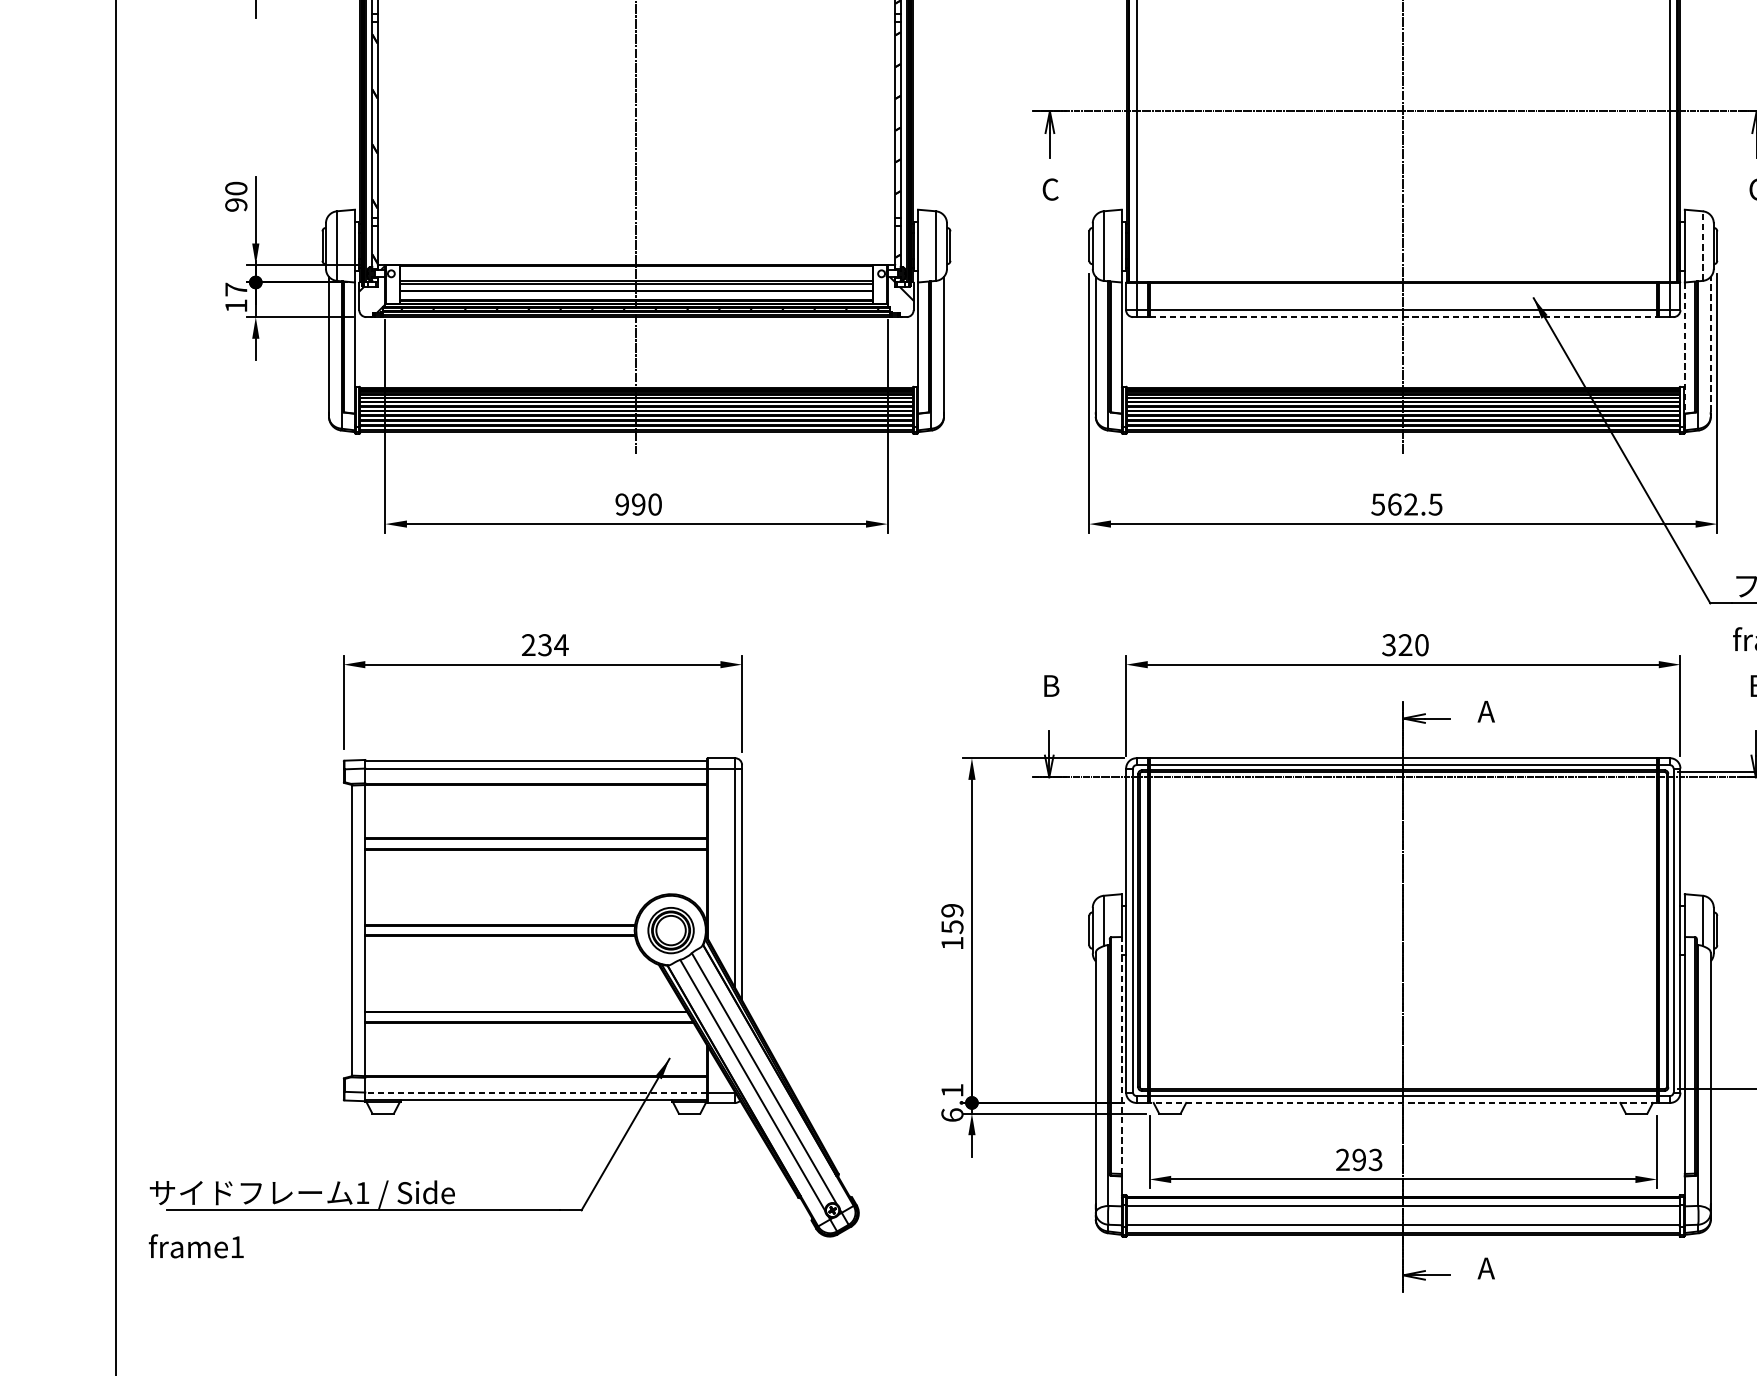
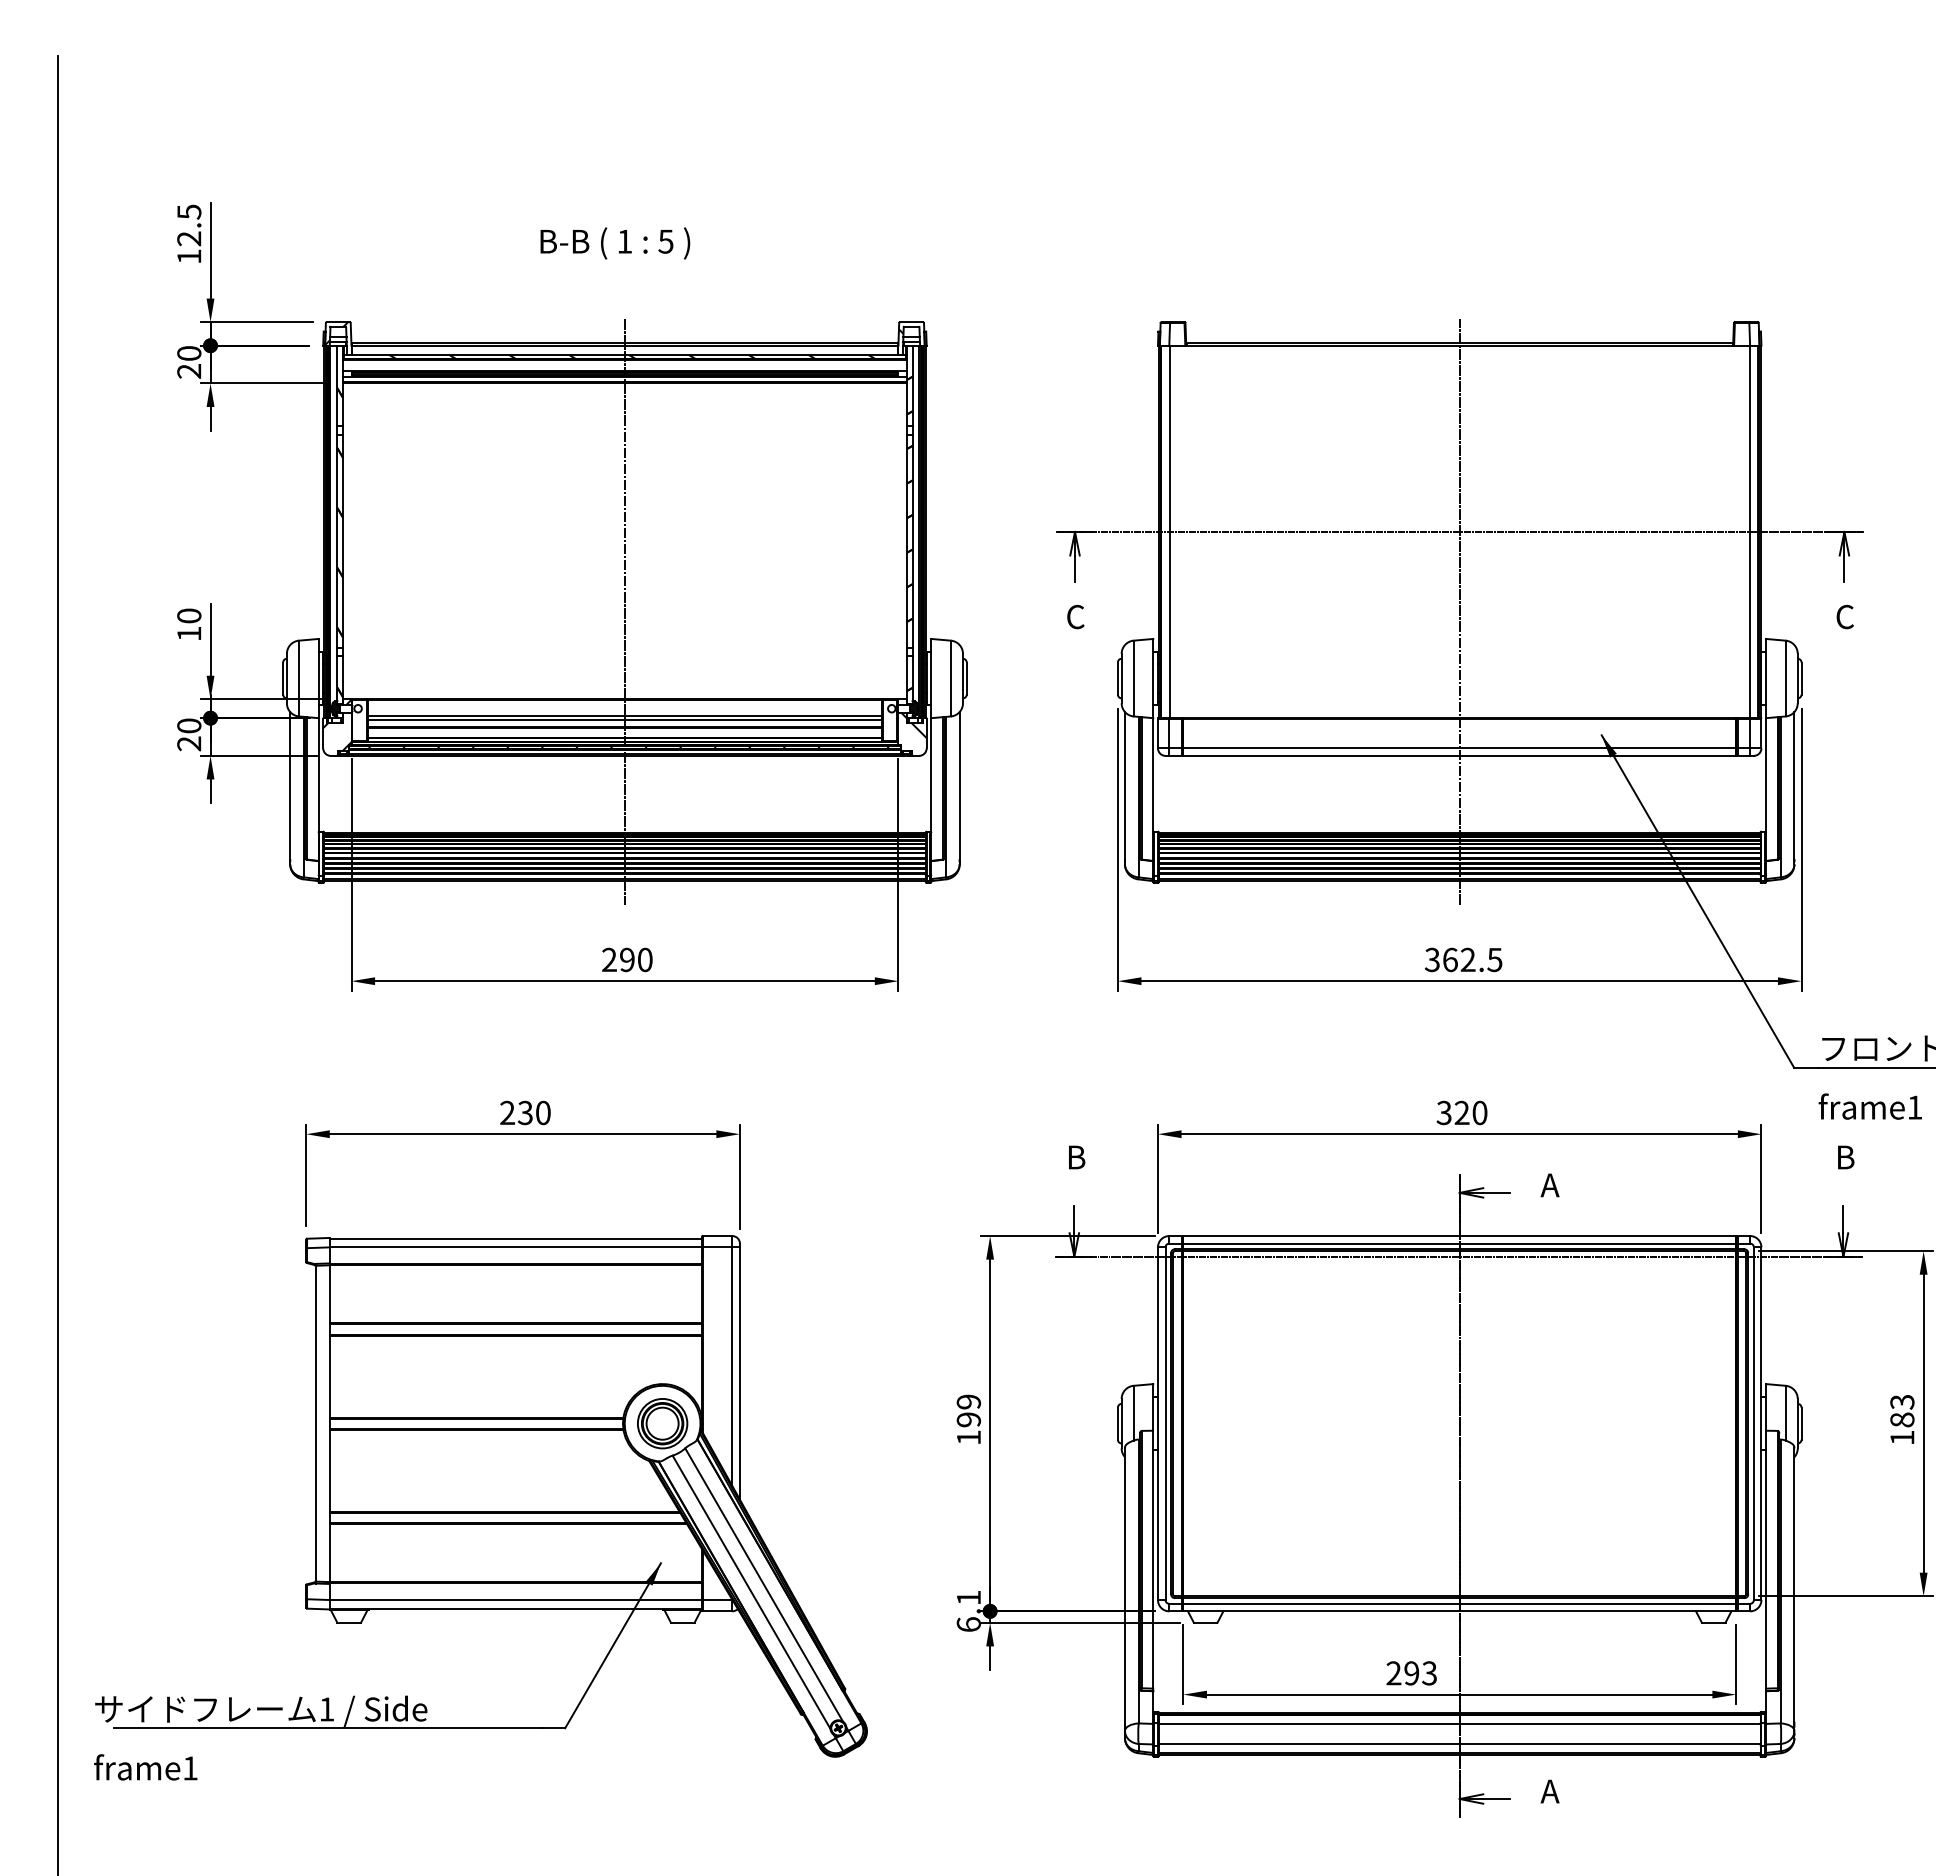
text: (236, 204) -> (189, 633), 90 -> 10
line: (1702, 246) -> (1785, 678), dashed -> solid
text: (236, 297) -> (189, 734), 17 -> 20
line: (1404, 316) -> (1460, 755), dashed -> solid
line: (1710, 344) -> (1794, 785), dashed -> solid
line: (1685, 348) -> (1766, 790), dashed -> solid
text: (1378, 504) -> (1432, 959), 562.5 -> 362.5
text: (622, 505) -> (609, 960), 990 -> 290
text: (561, 644) -> (543, 1112), 234 -> 230
text: (952, 926) -> (968, 1419), 159 -> 199
line: (1122, 1055) -> (1153, 1559), dashed -> solid
line: (535, 1092) -> (515, 1600), dashed -> solid
line: (1403, 1103) -> (1459, 1611), dashed -> solid

